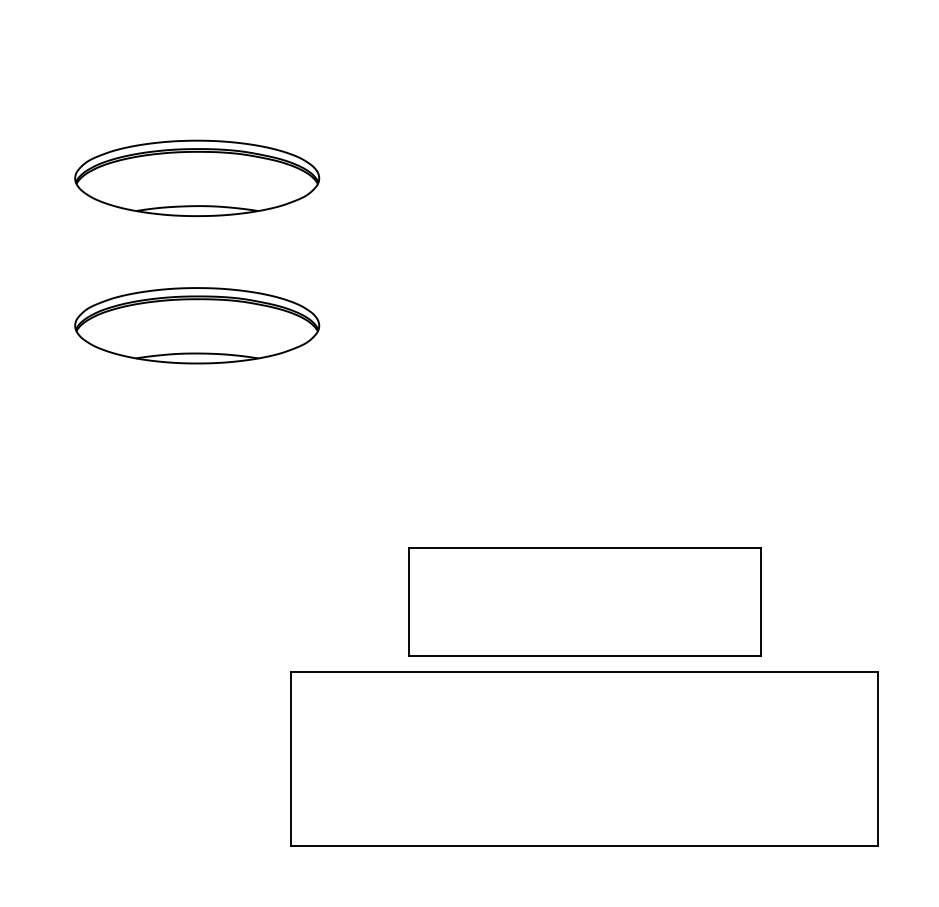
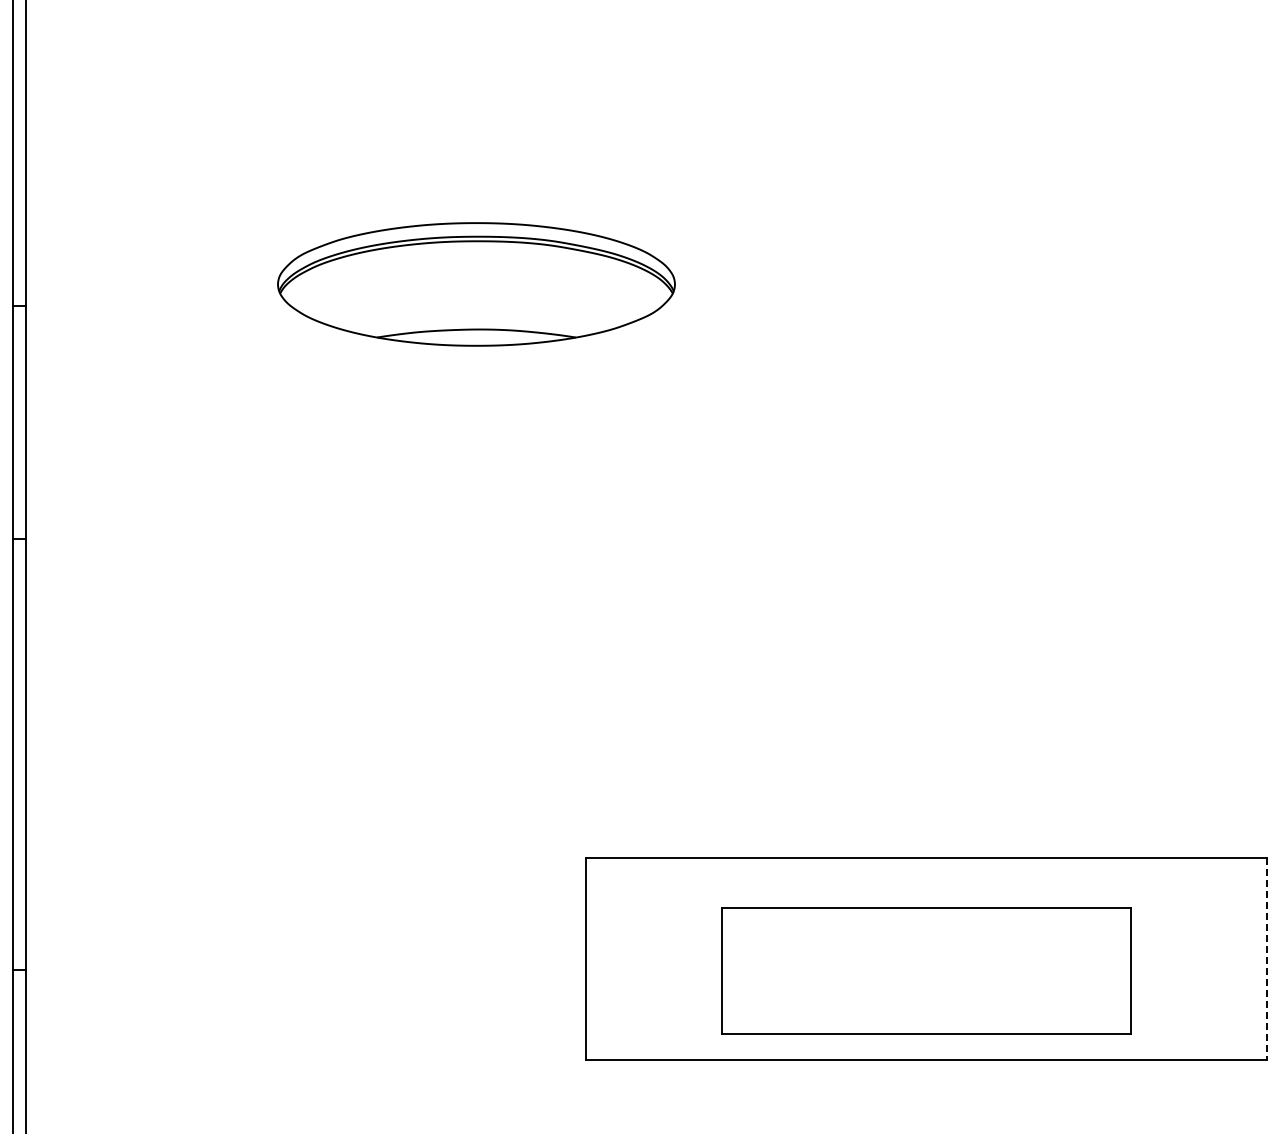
part: (196, 178) -> (475, 284), size x1.4
part: (196, 325) -> (475, 455), removed
part: (584, 601) -> (926, 970), moved
line: (878, 759) -> (1267, 959), solid -> dashed

